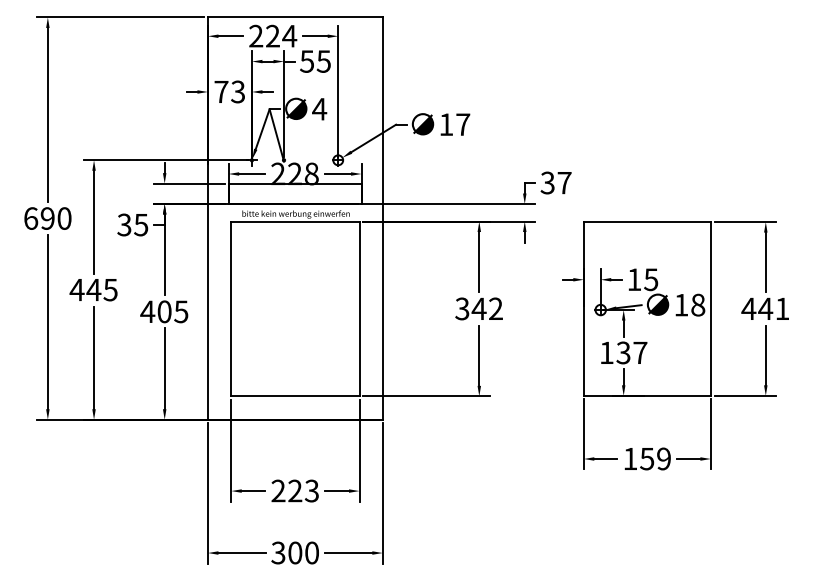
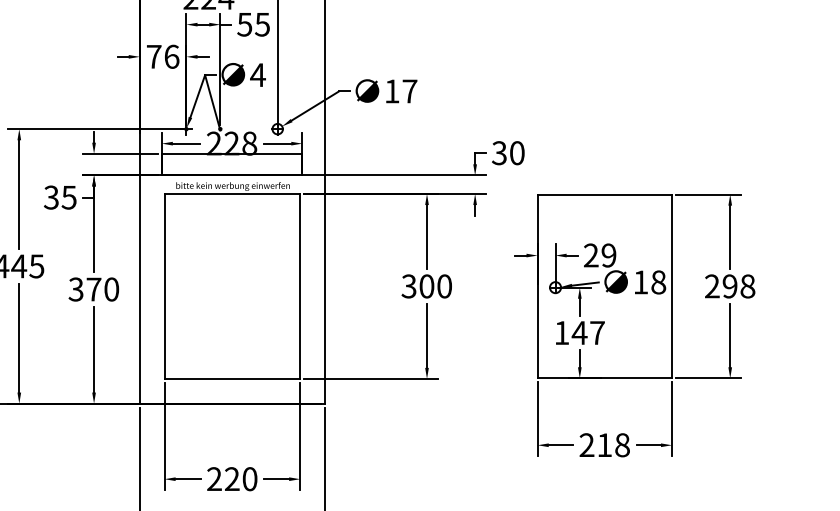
text: (238, 91) -> (172, 56), 73 -> 76
text: (564, 182) -> (517, 152), 37 -> 30
text: (642, 279) -> (599, 255), 15 -> 29
text: (486, 308) -> (434, 285), 342 -> 300
text: (765, 308) -> (729, 285), 441 -> 298
text: (164, 311) -> (93, 289), 405 -> 370
text: (623, 352) -> (579, 332), 137 -> 147
text: (647, 458) -> (605, 444), 159 -> 218
text: (311, 490) -> (249, 478), 223 -> 220

